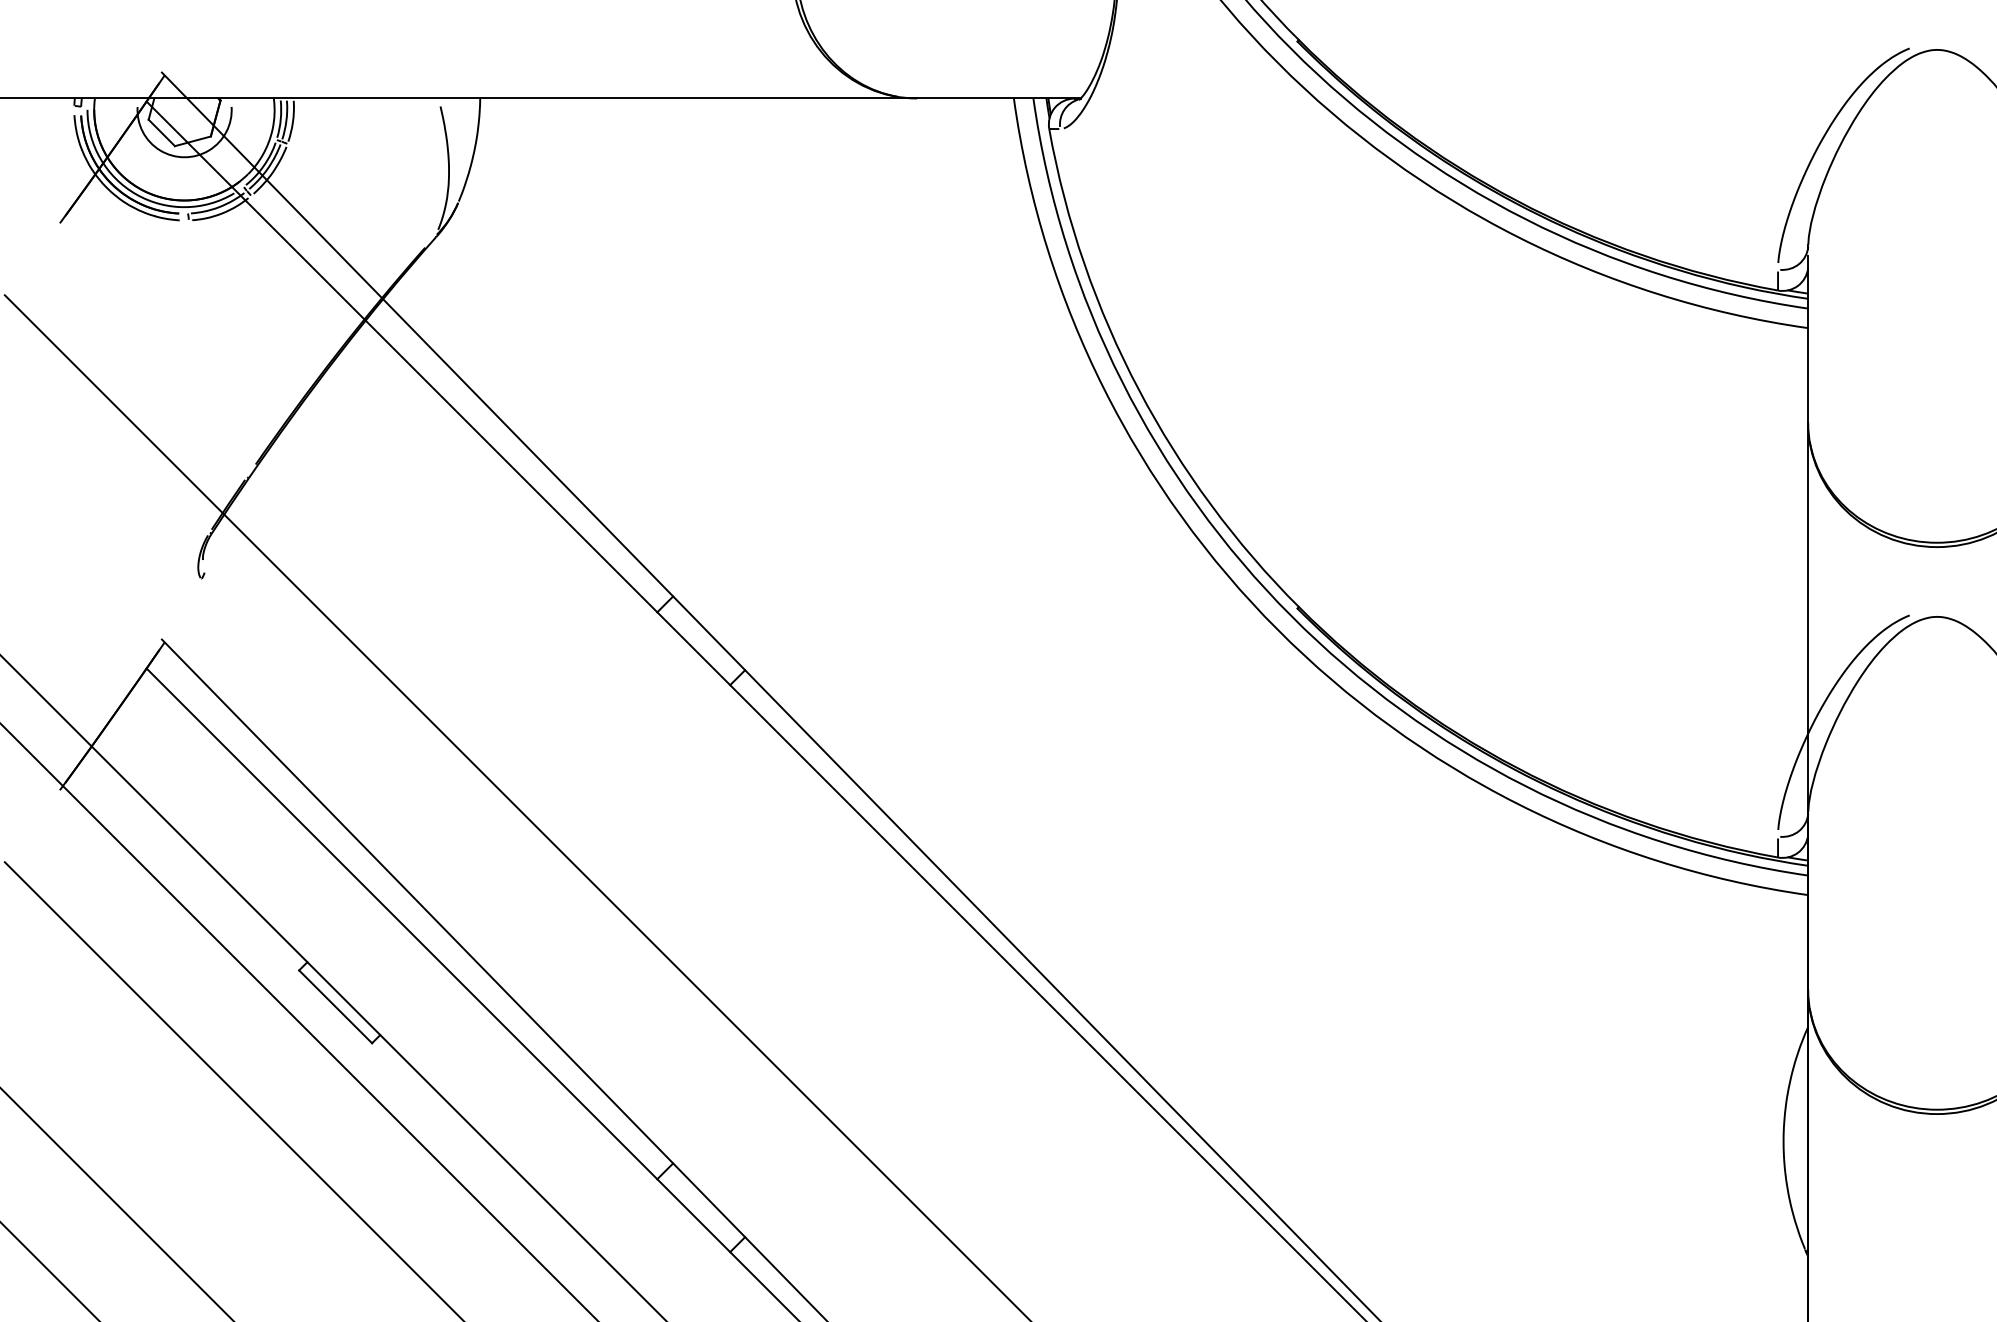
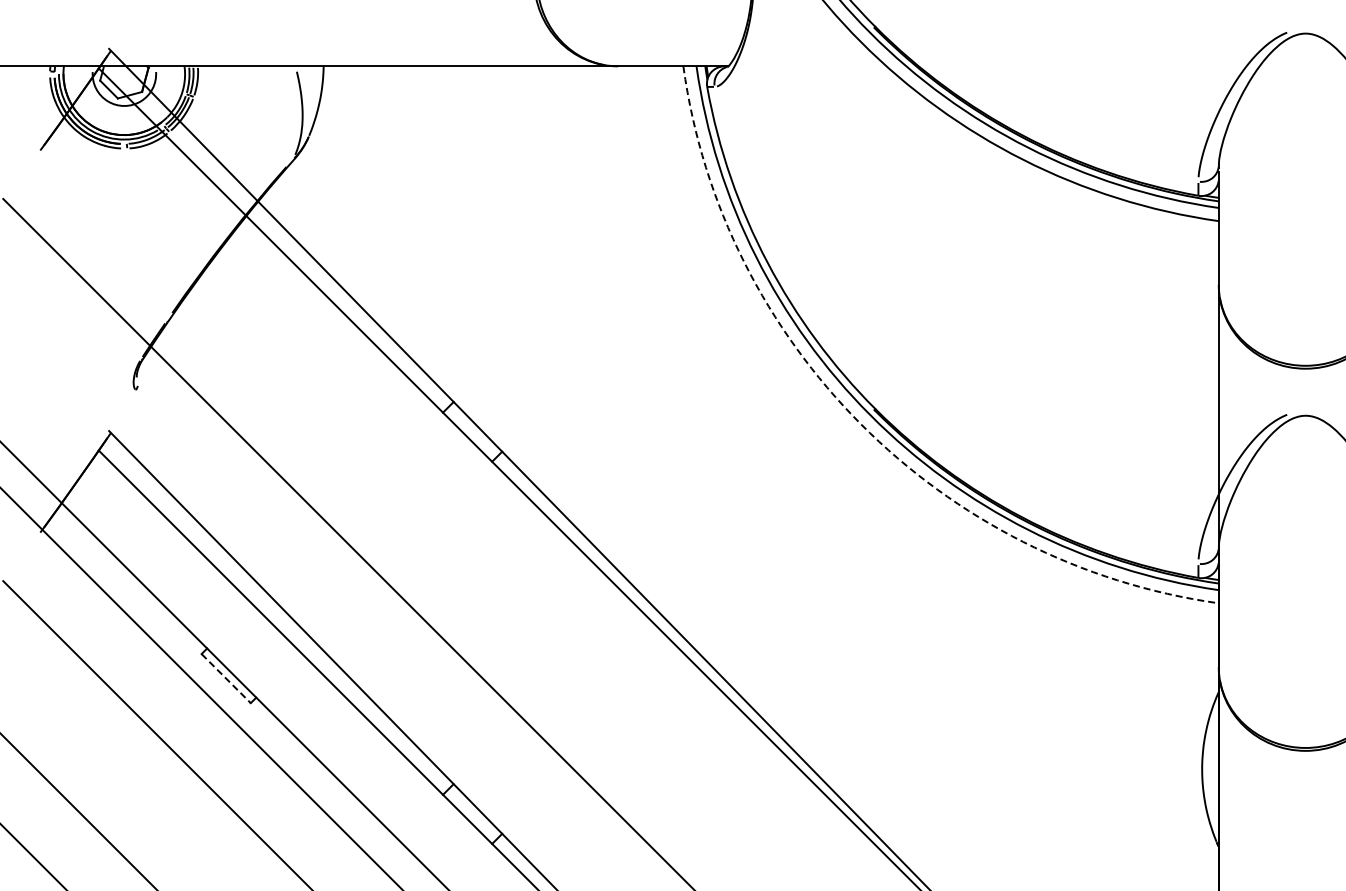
arc: (1278, 629) -> (861, 424), solid -> dashed
line: (336, 1006) -> (226, 678), solid -> dashed

